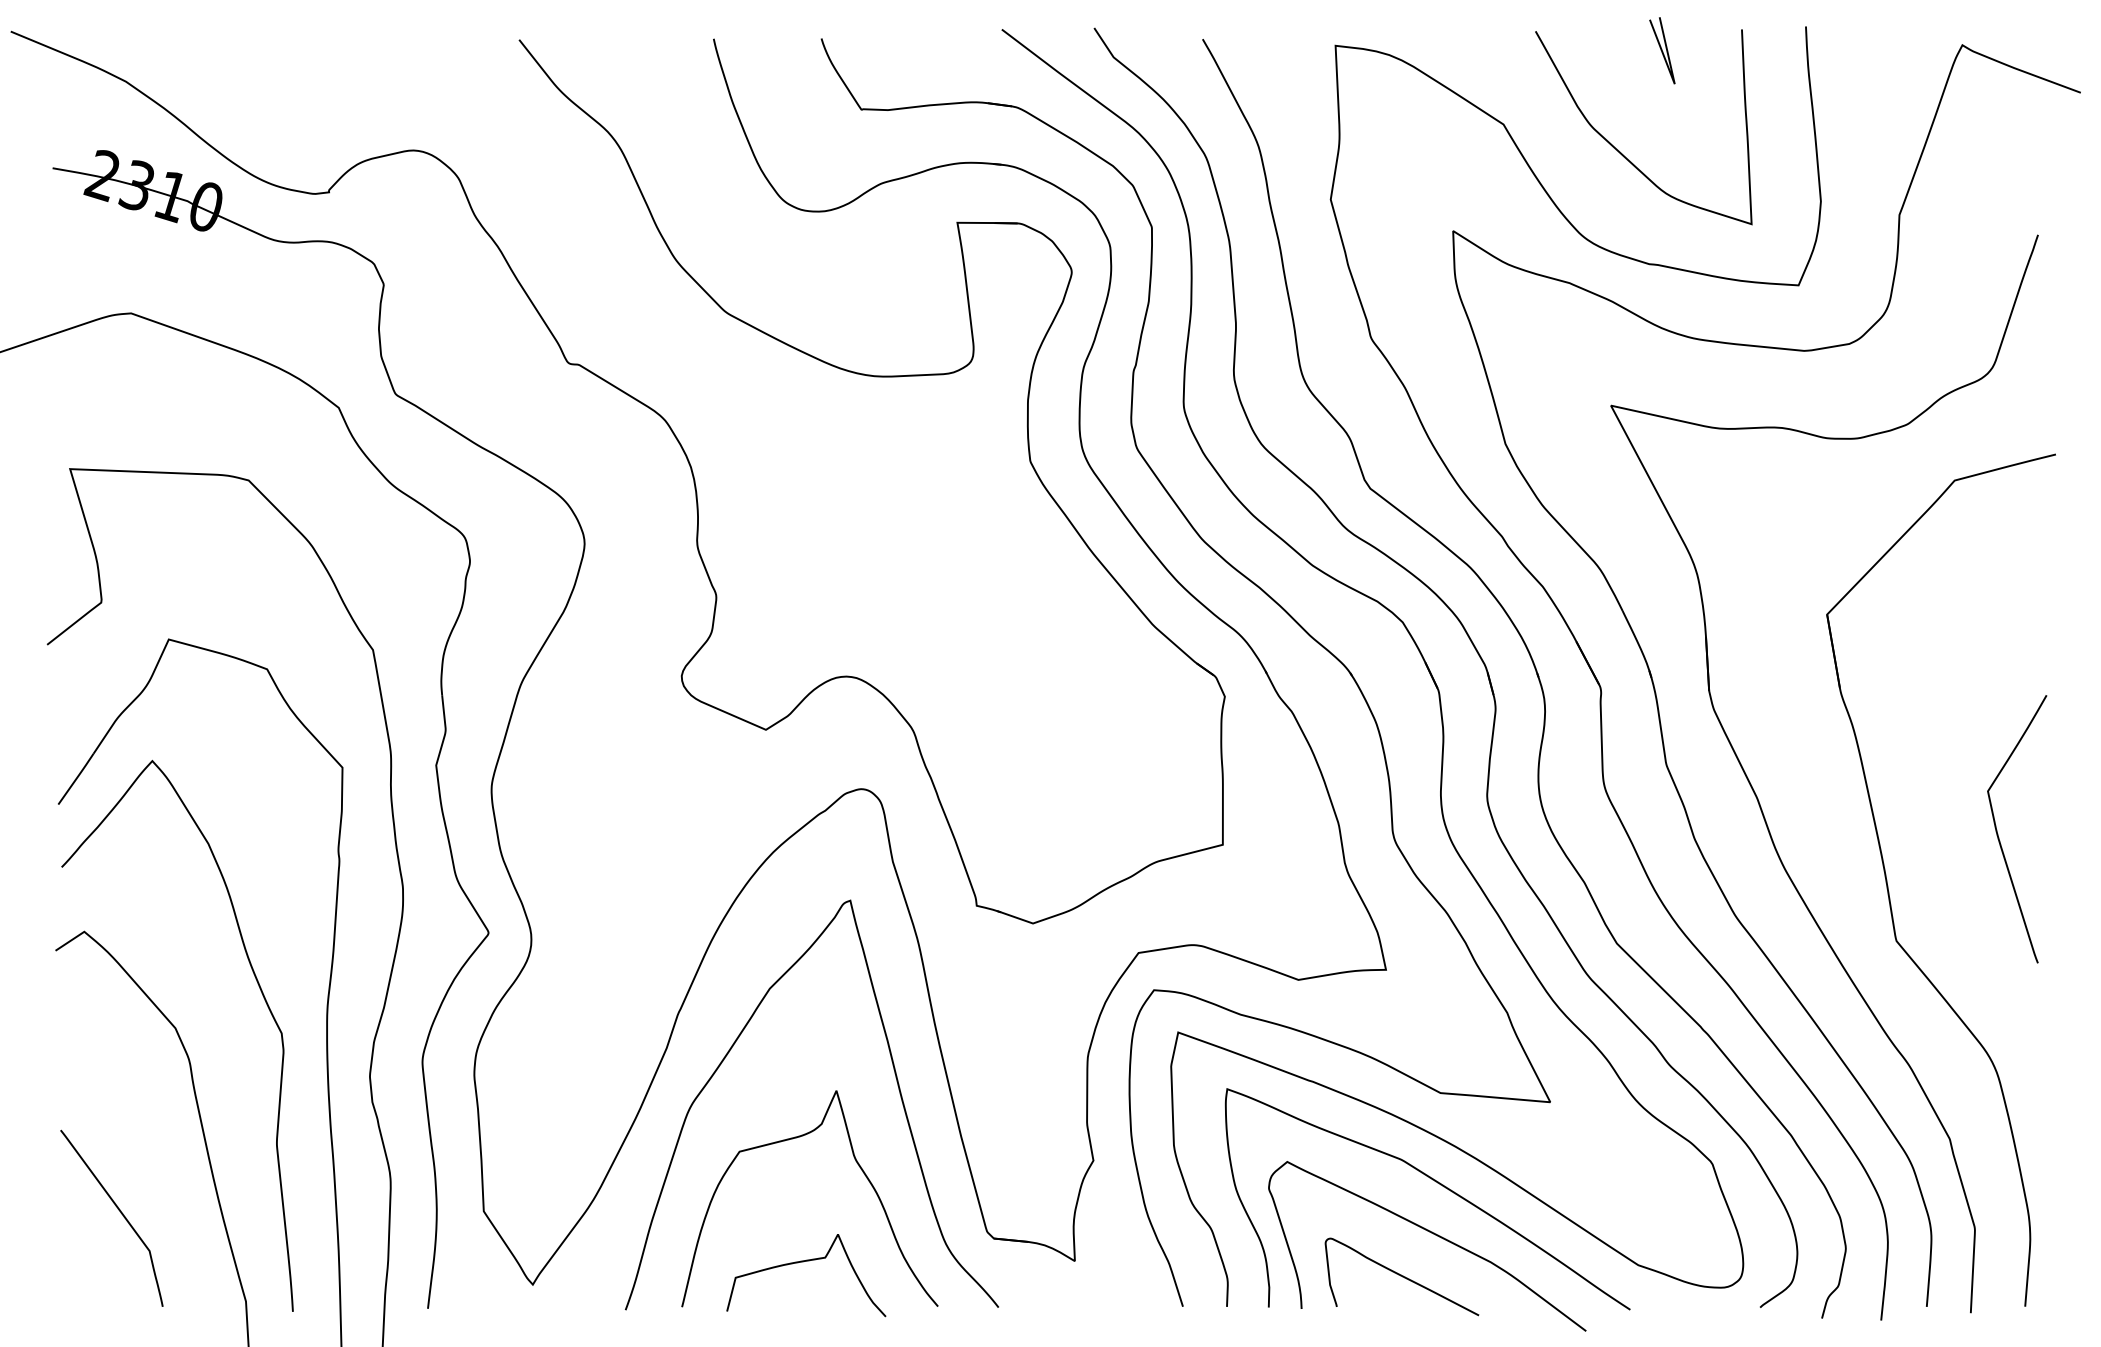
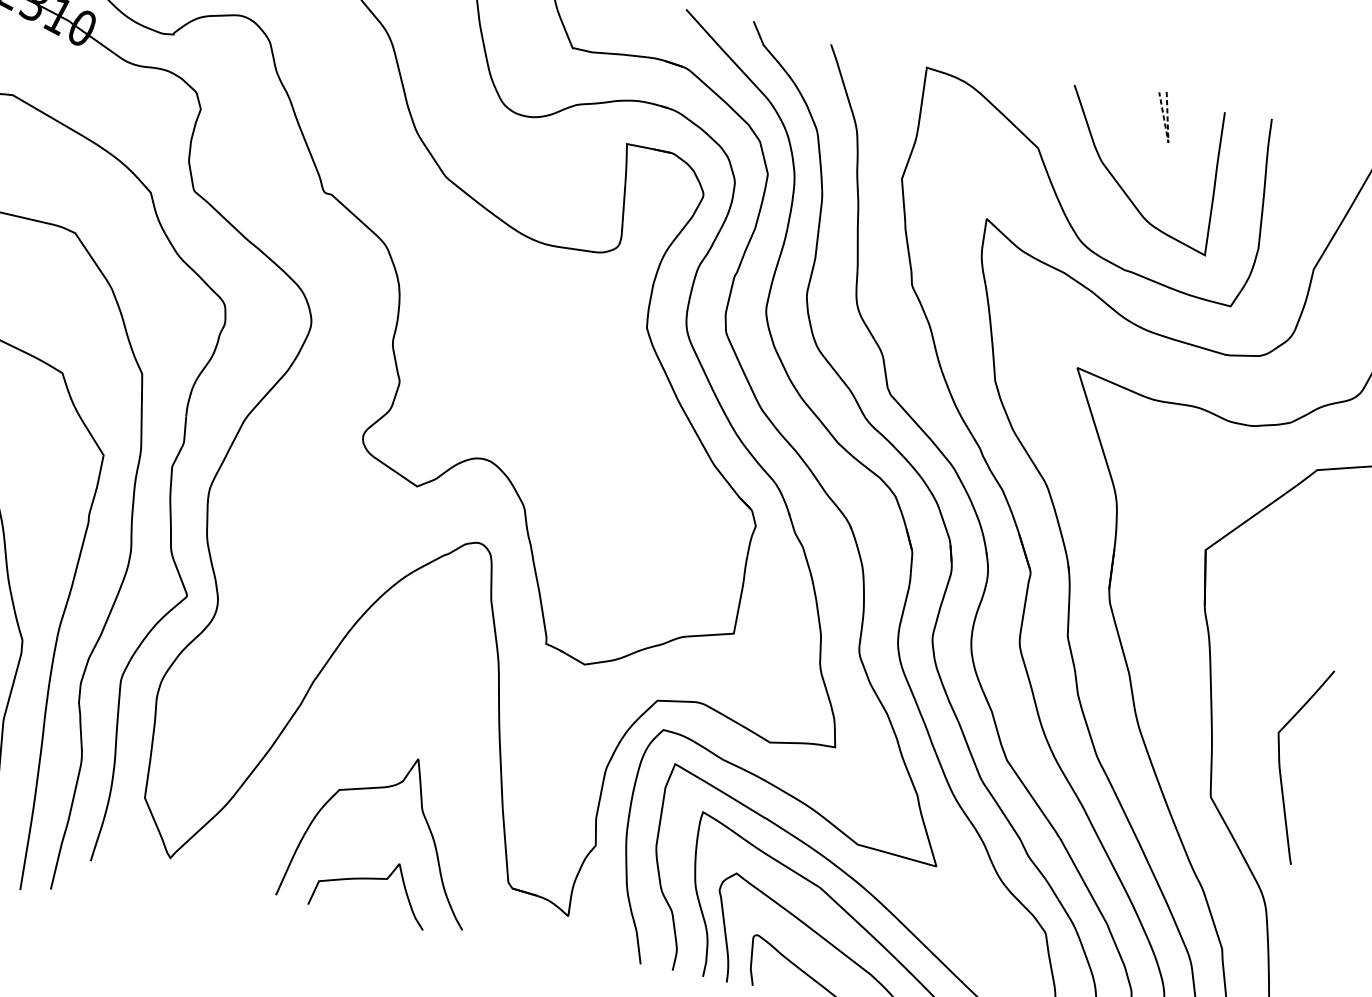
line: (1674, 84) -> (1168, 142), solid -> dashed
curve: (1998, 833) -> (1280, 764), moved
curve: (896, 1081) -> (463, 760), removed

